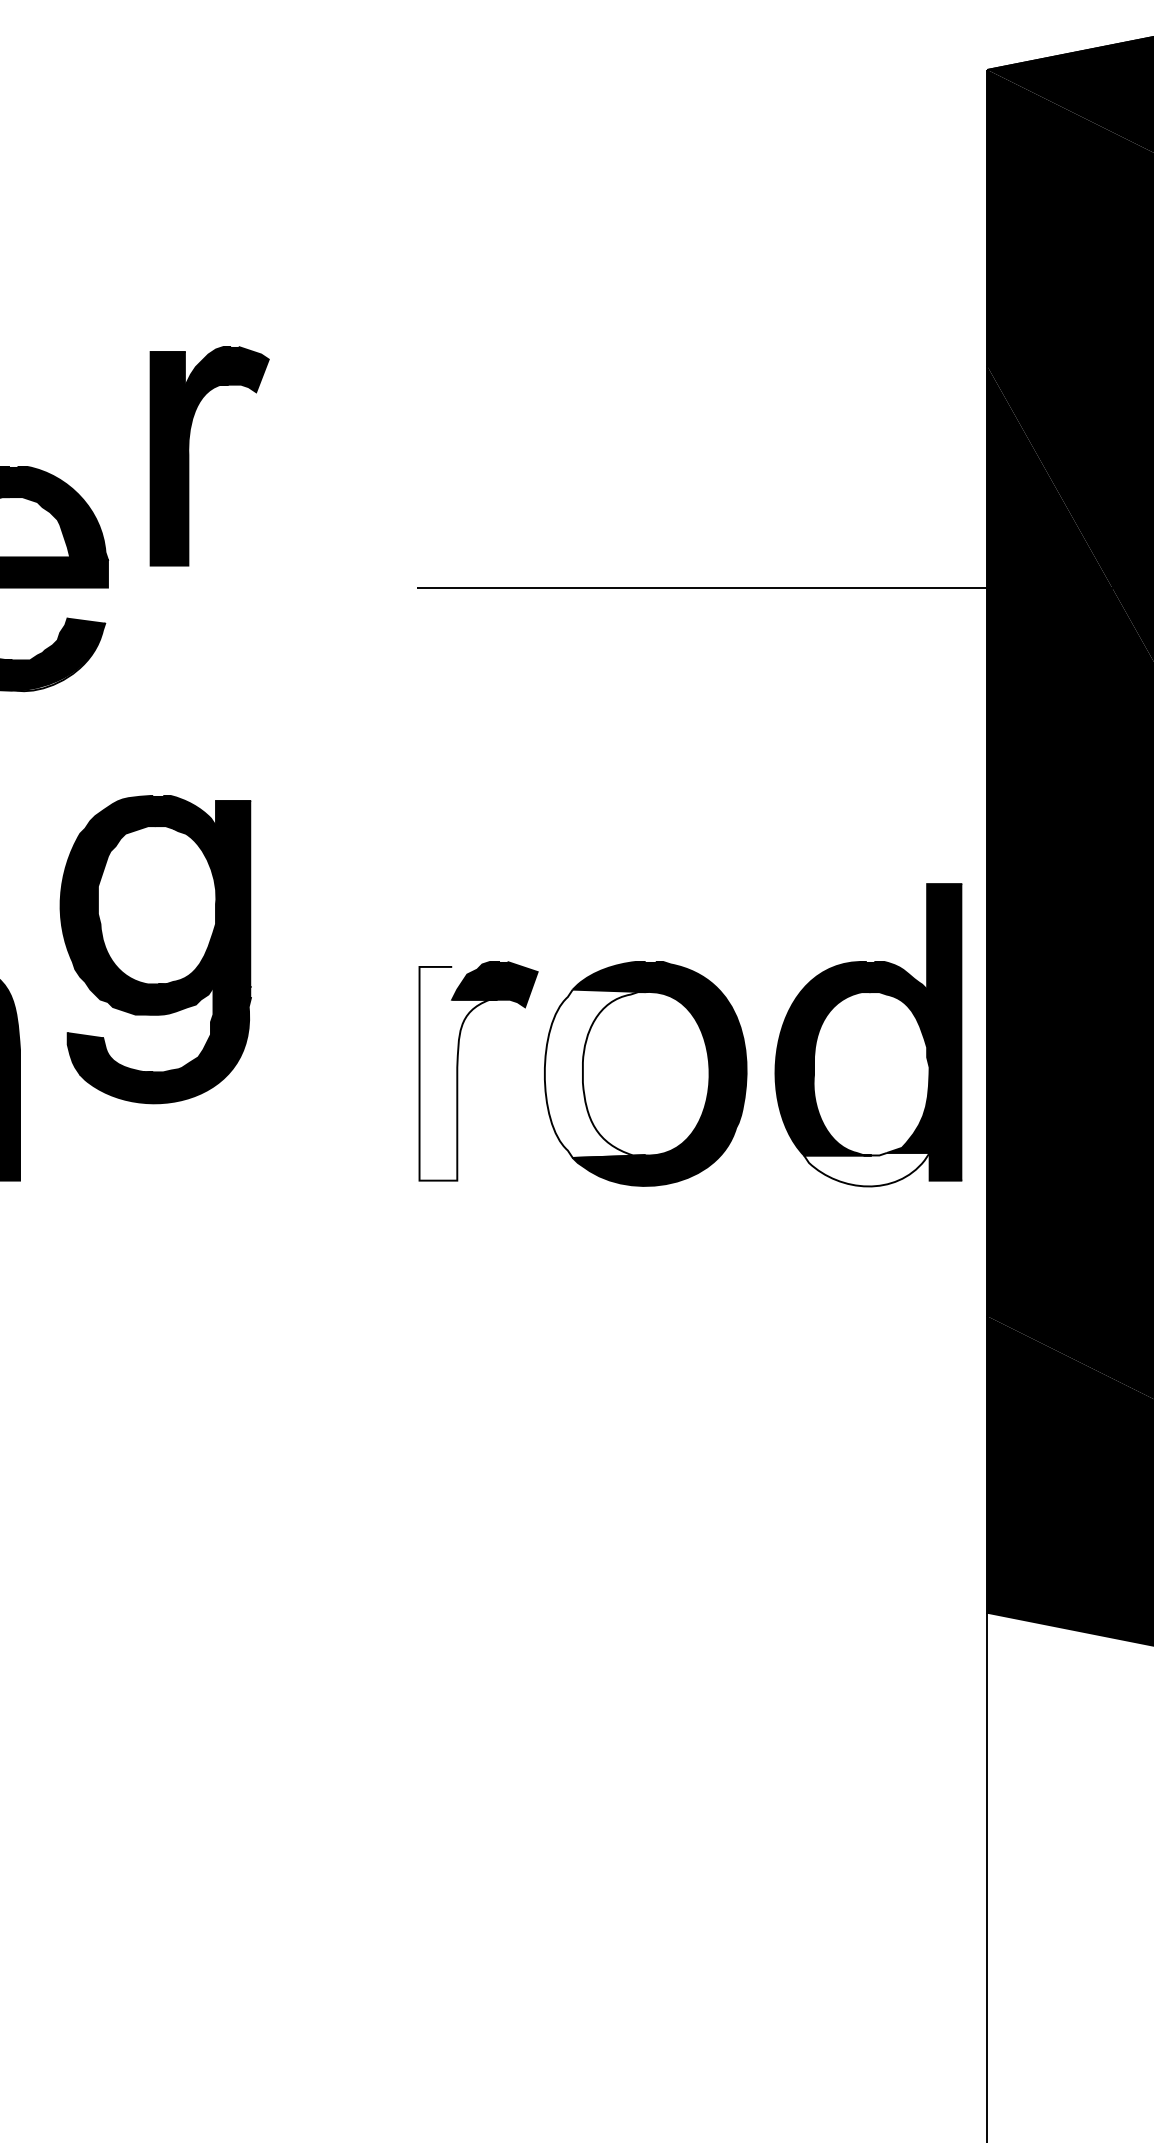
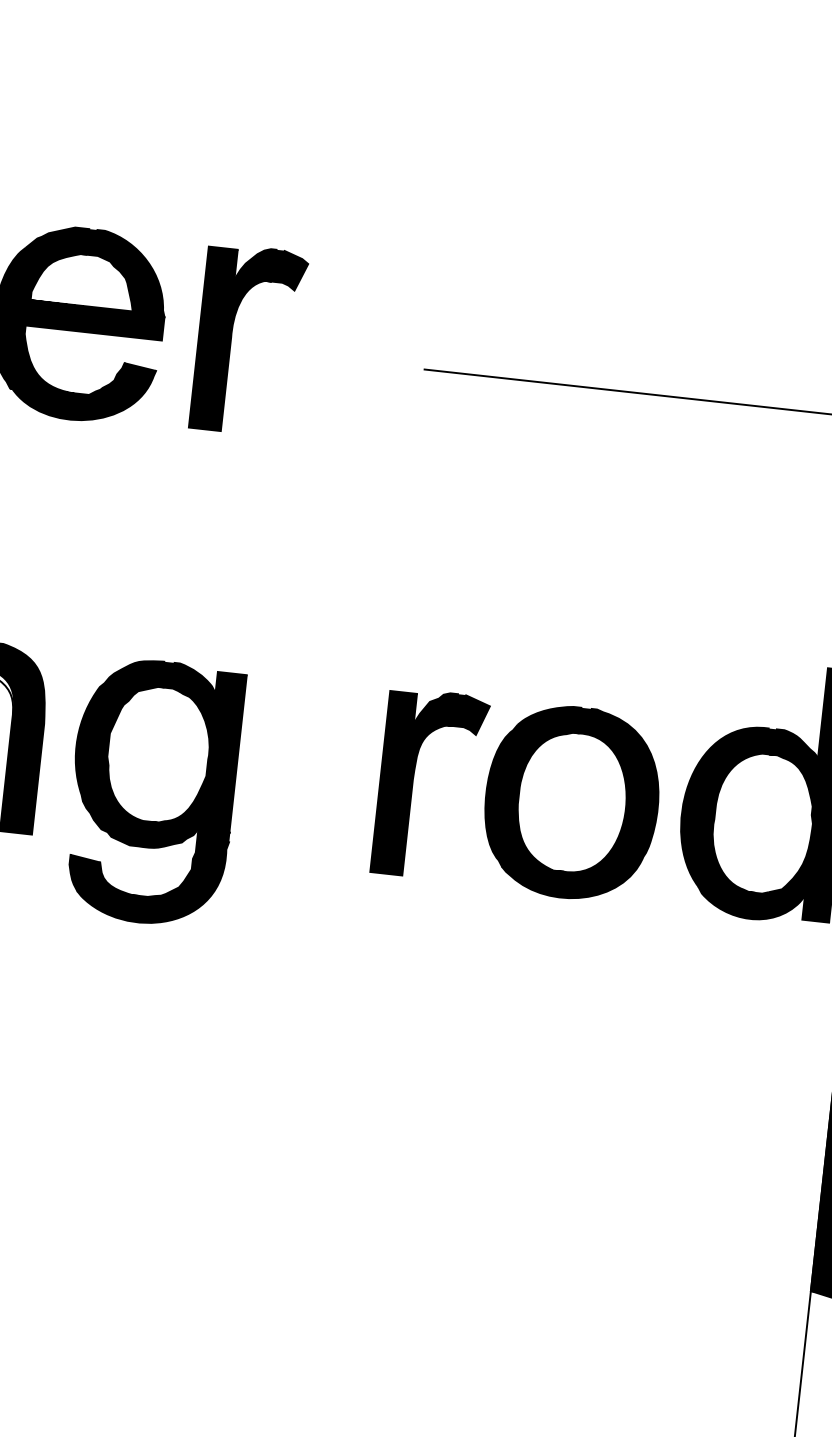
part: (189, 456) -> (231, 338), moved
part: (155, 949) -> (152, 792), moved
fill: (458, 1073) -> (413, 784), added
fill: (594, 1073) -> (528, 797), added
fill: (866, 1169) -> (749, 904), added

